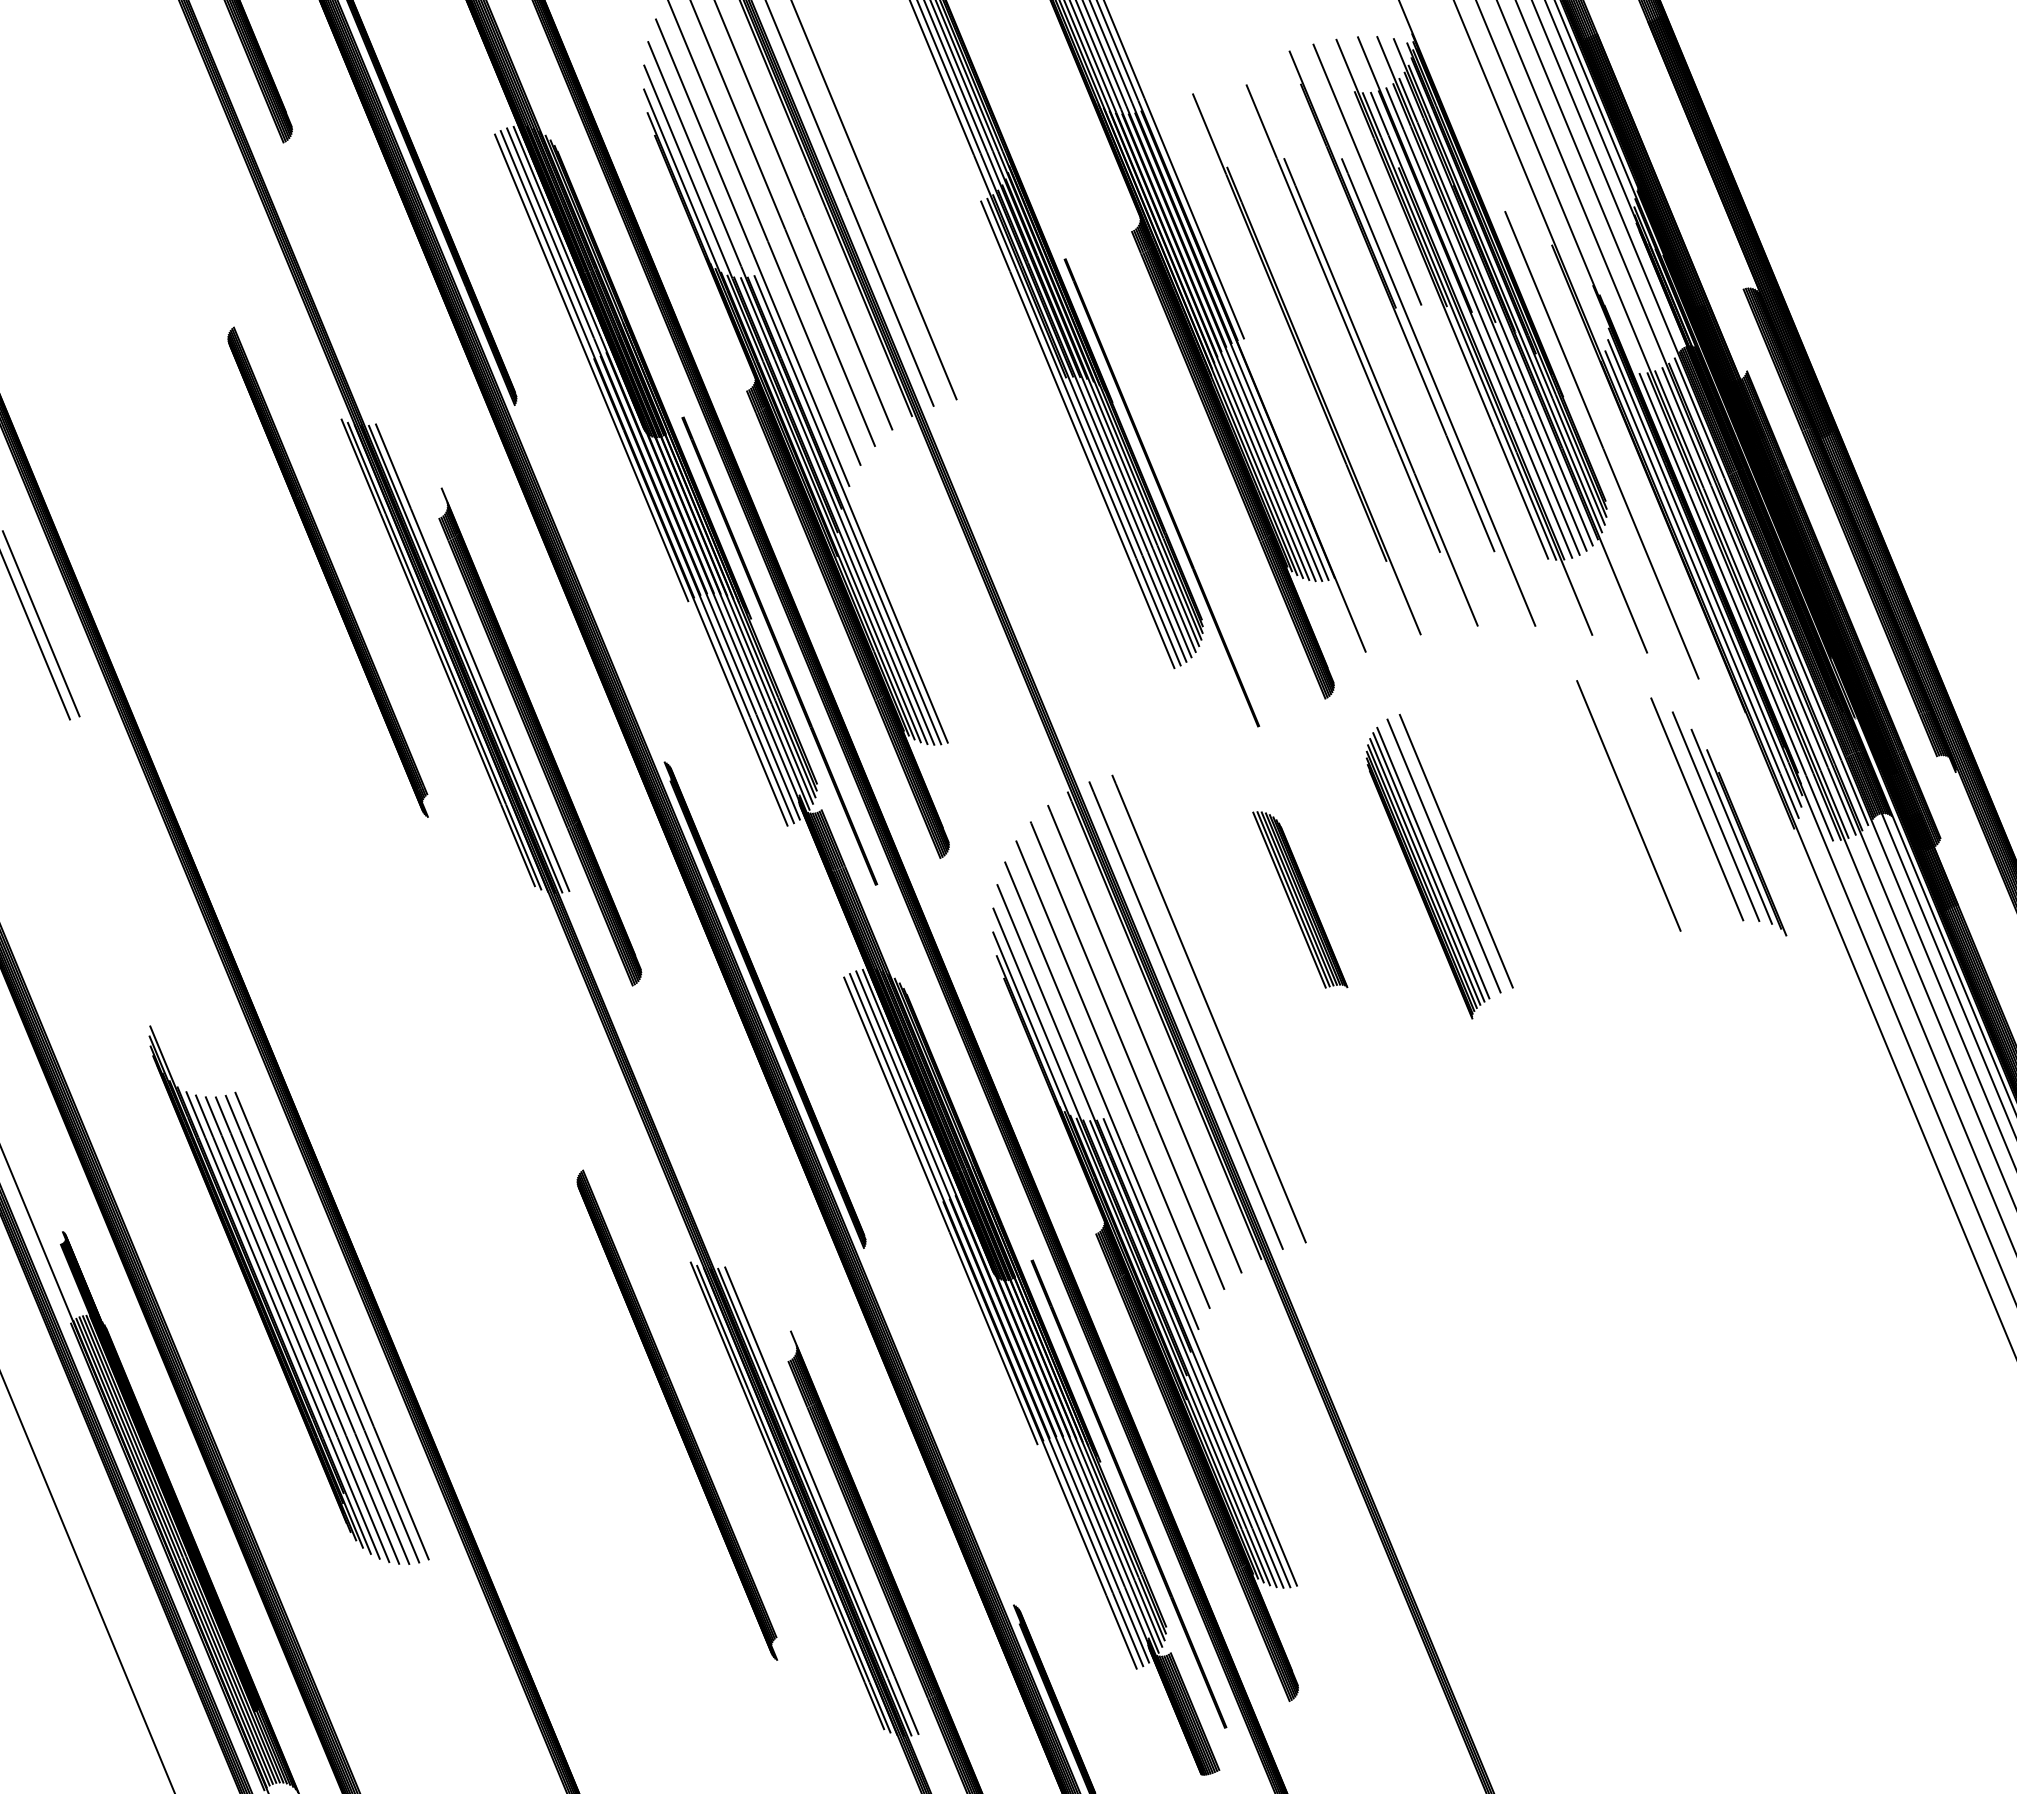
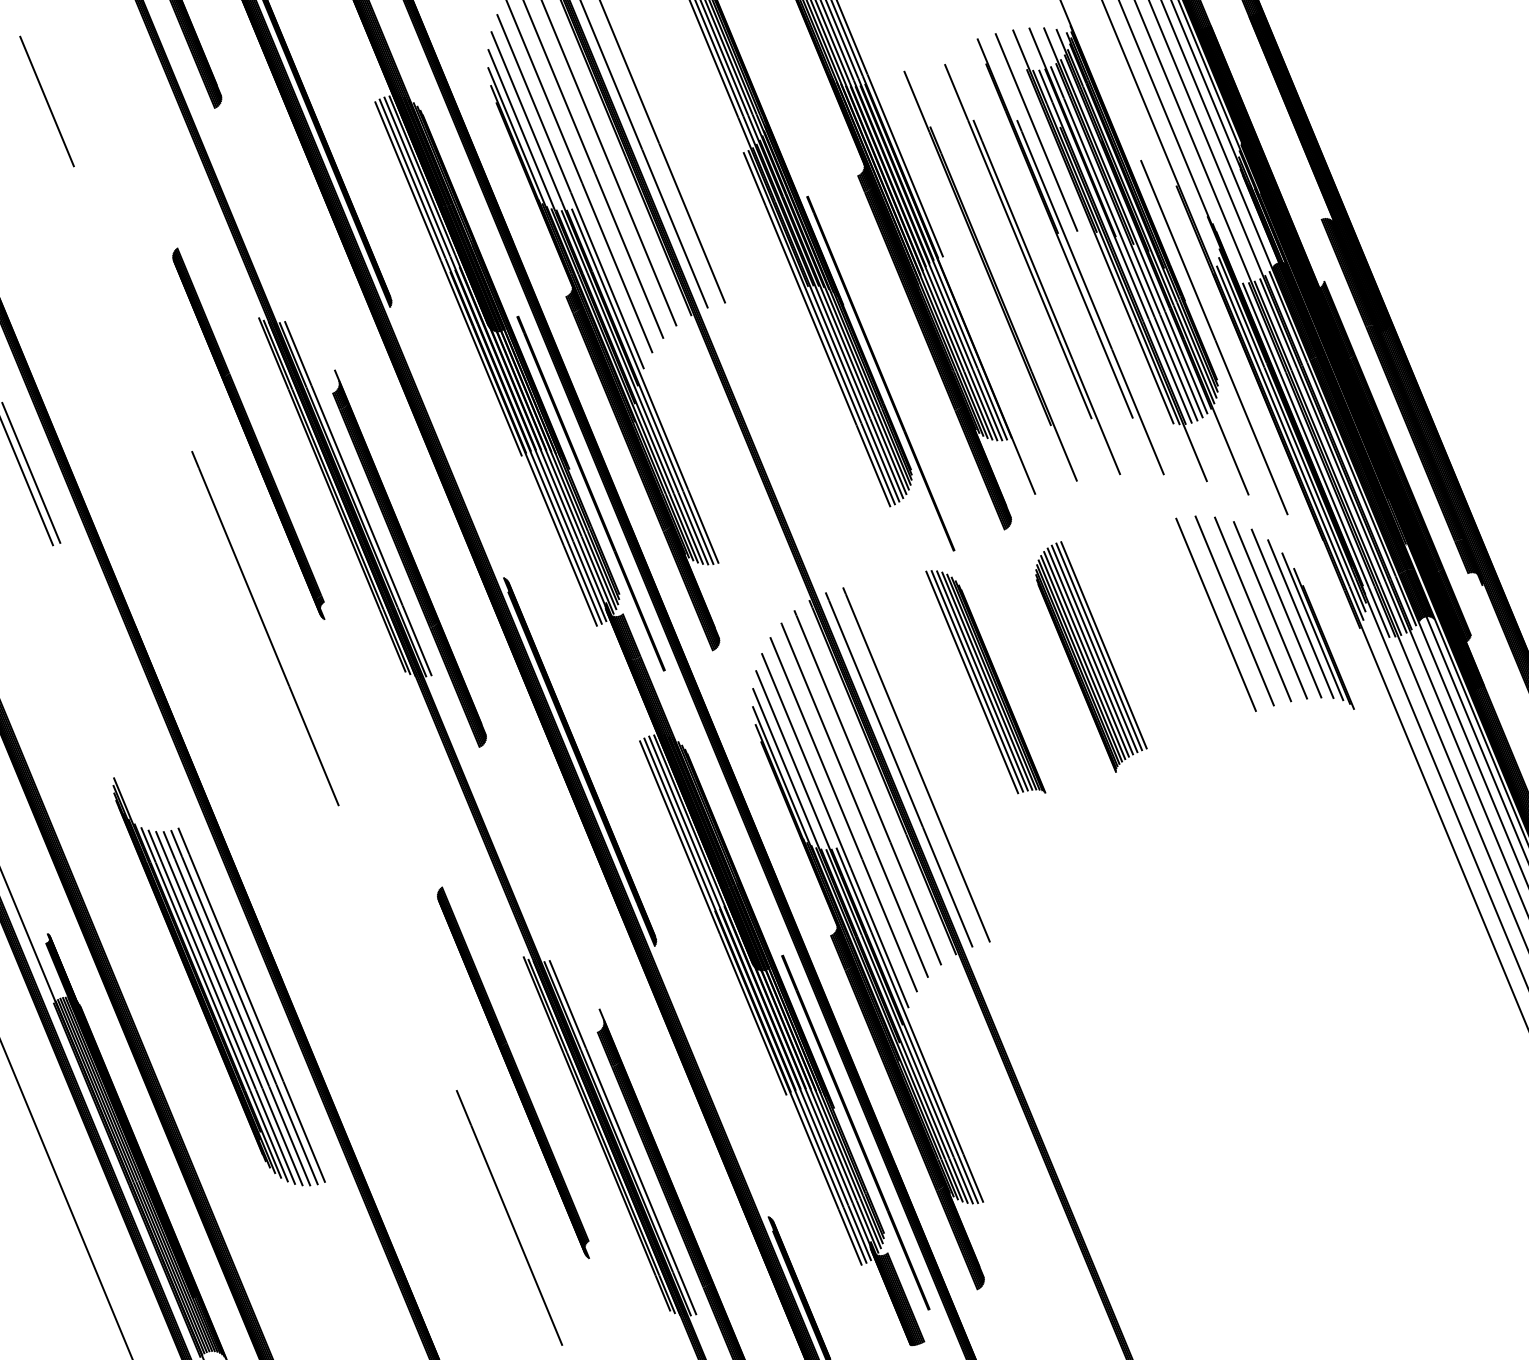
line: (61, 133) -> (46, 101), added
line: (1652, 803) -> (1252, 609), added
line: (1675, 804) -> (1270, 609), added
line: (1604, 811) -> (1216, 615), added
line: (349, 828) -> (264, 628), added
line: (1450, 852) -> (1099, 646), added
line: (1438, 859) -> (1090, 651), added
part: (1299, 899) -> (985, 681), size x1.67
line: (671, 1606) -> (509, 1217), added

